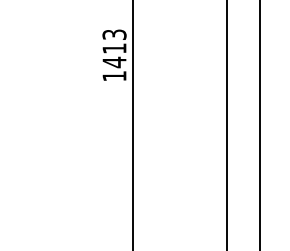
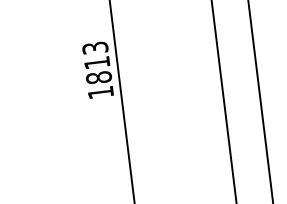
text: (114, 62) -> (98, 77), 1413 -> 1813

